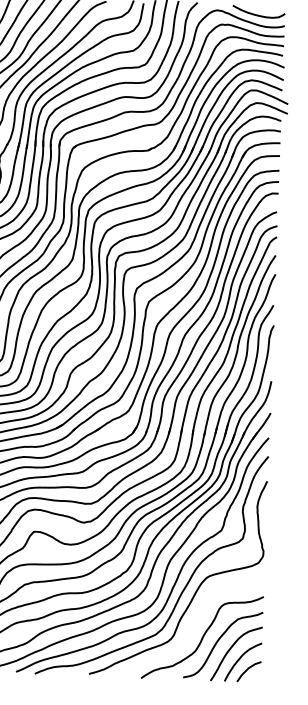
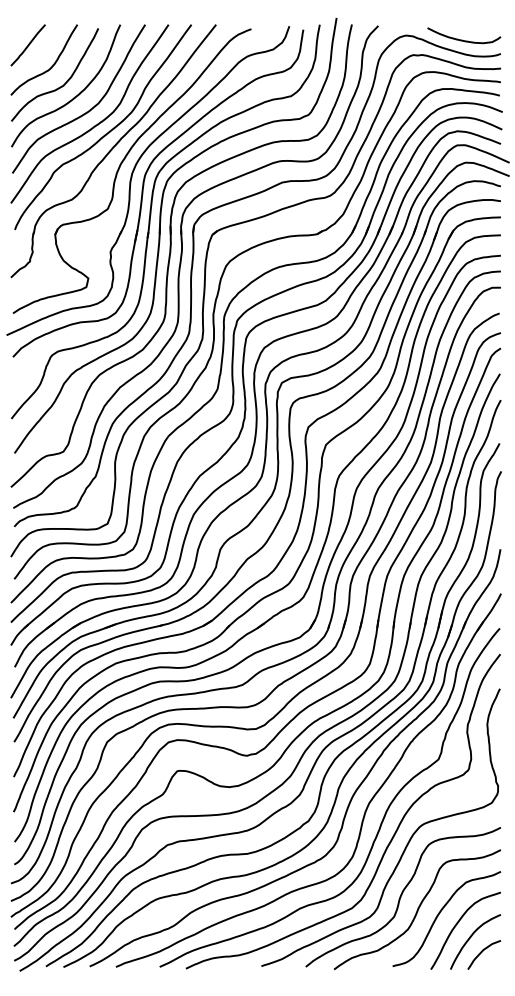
curve: (191, 628) -> (401, 897), added

